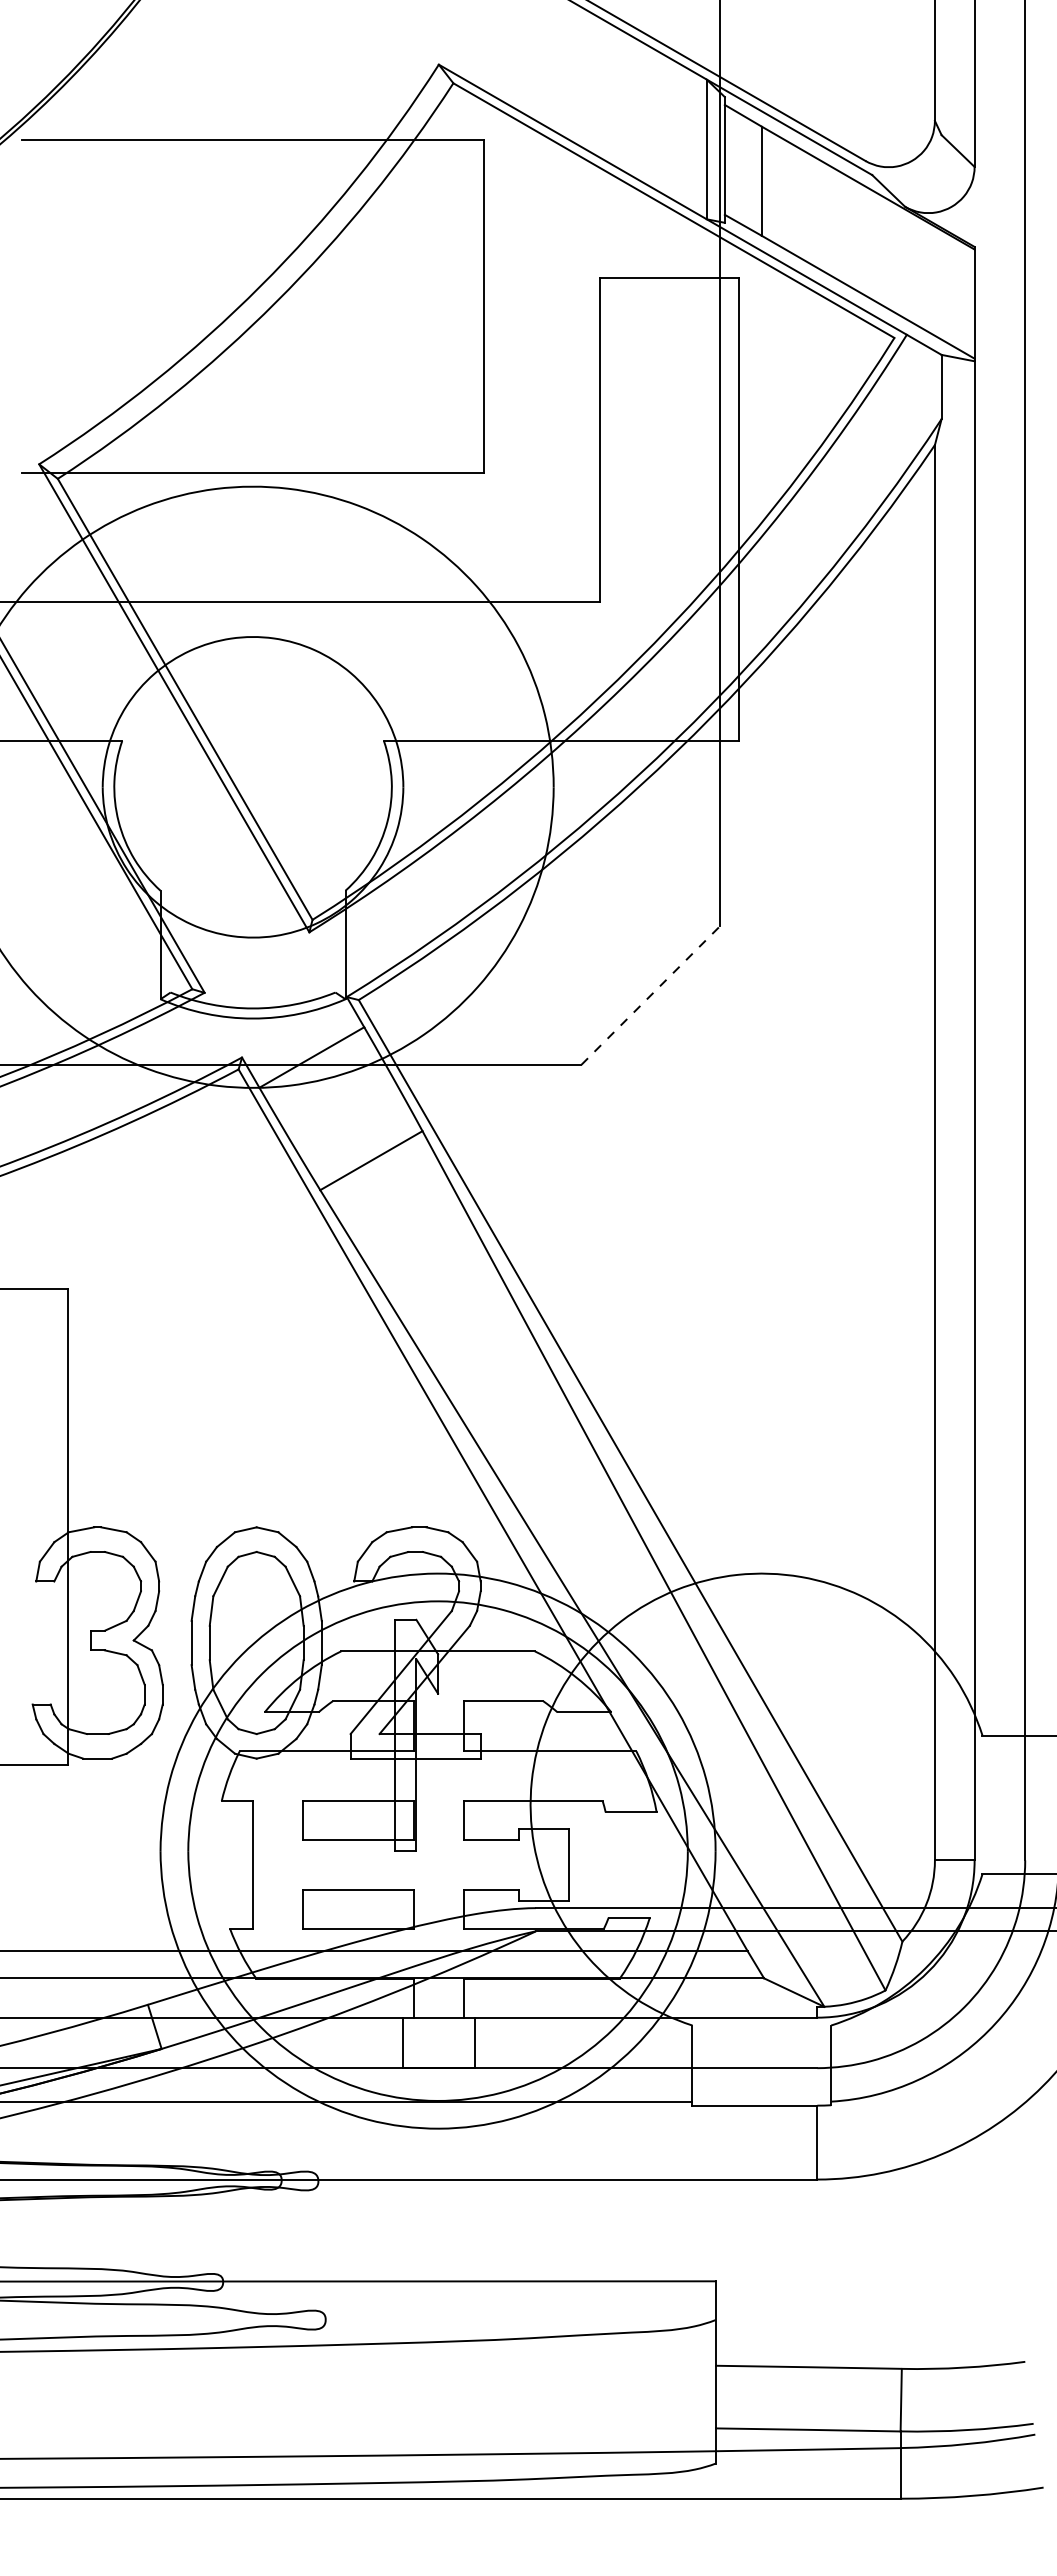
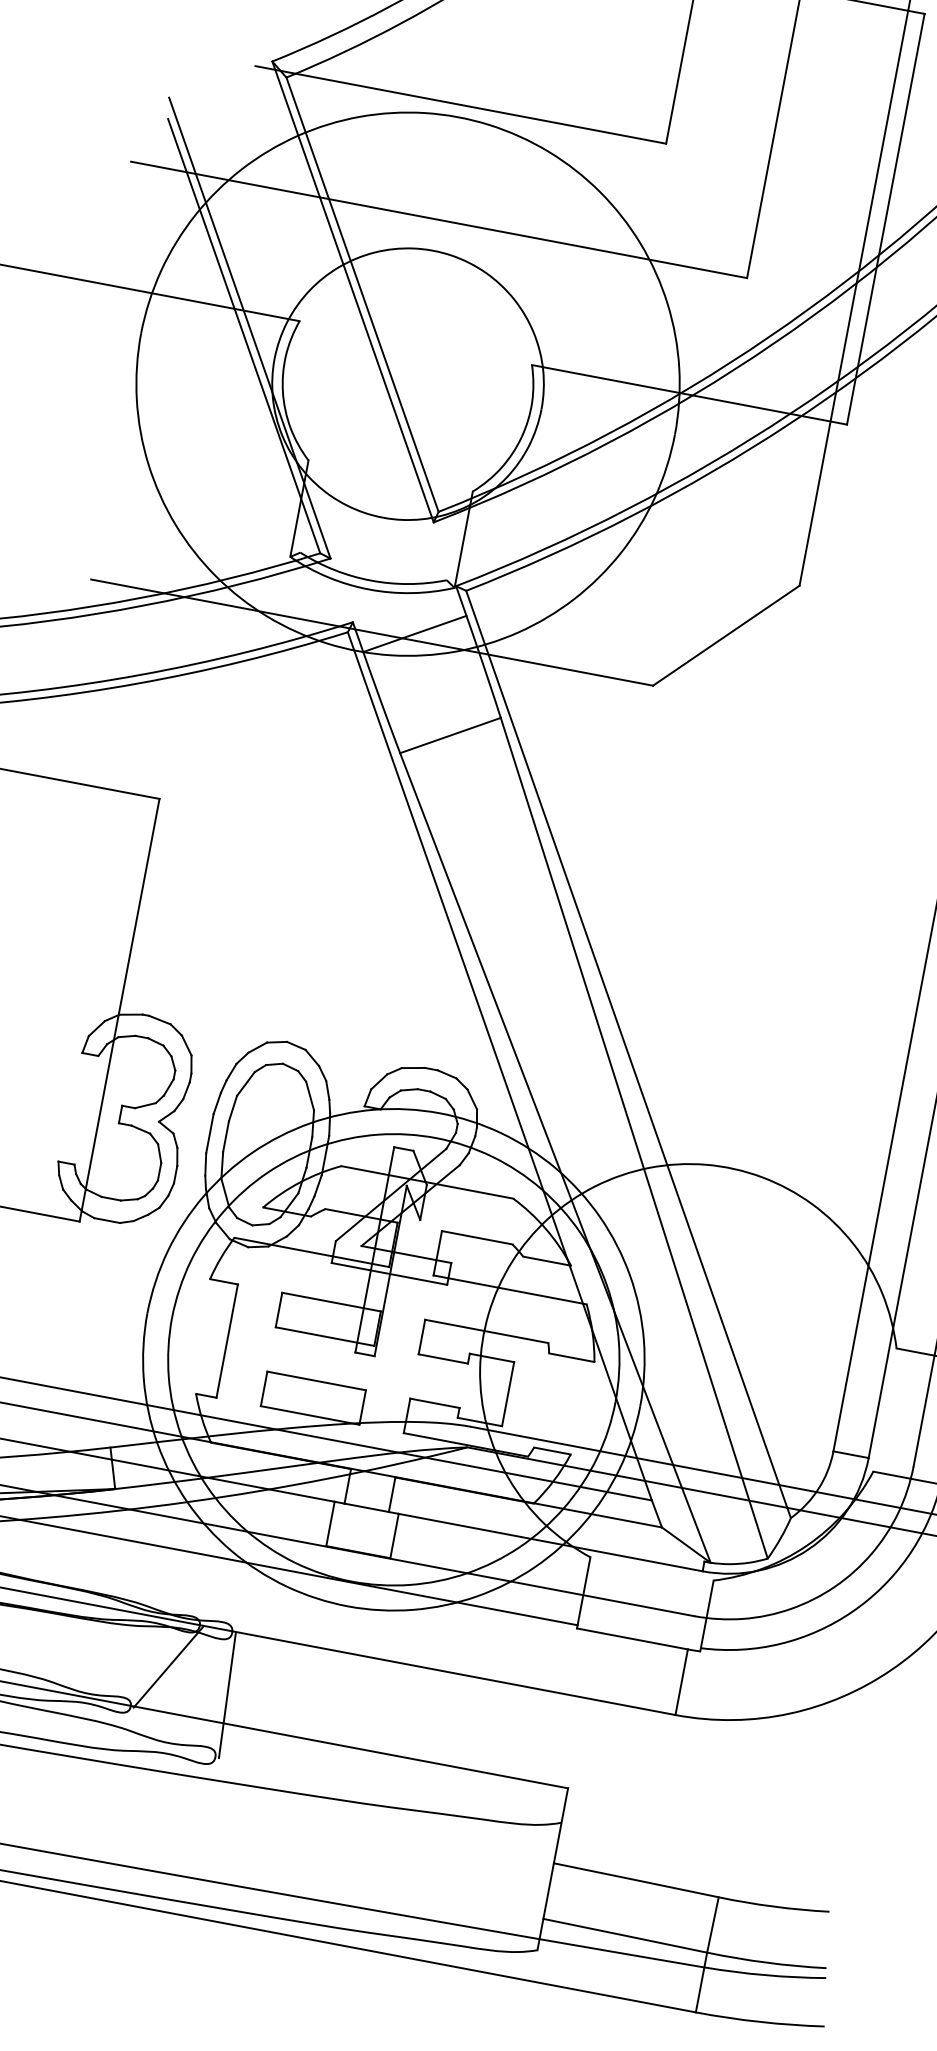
line: (651, 995) -> (726, 635), dashed -> solid
line: (255, 2231) -> (167, 1666), added
line: (325, 2250) -> (226, 1695), added

